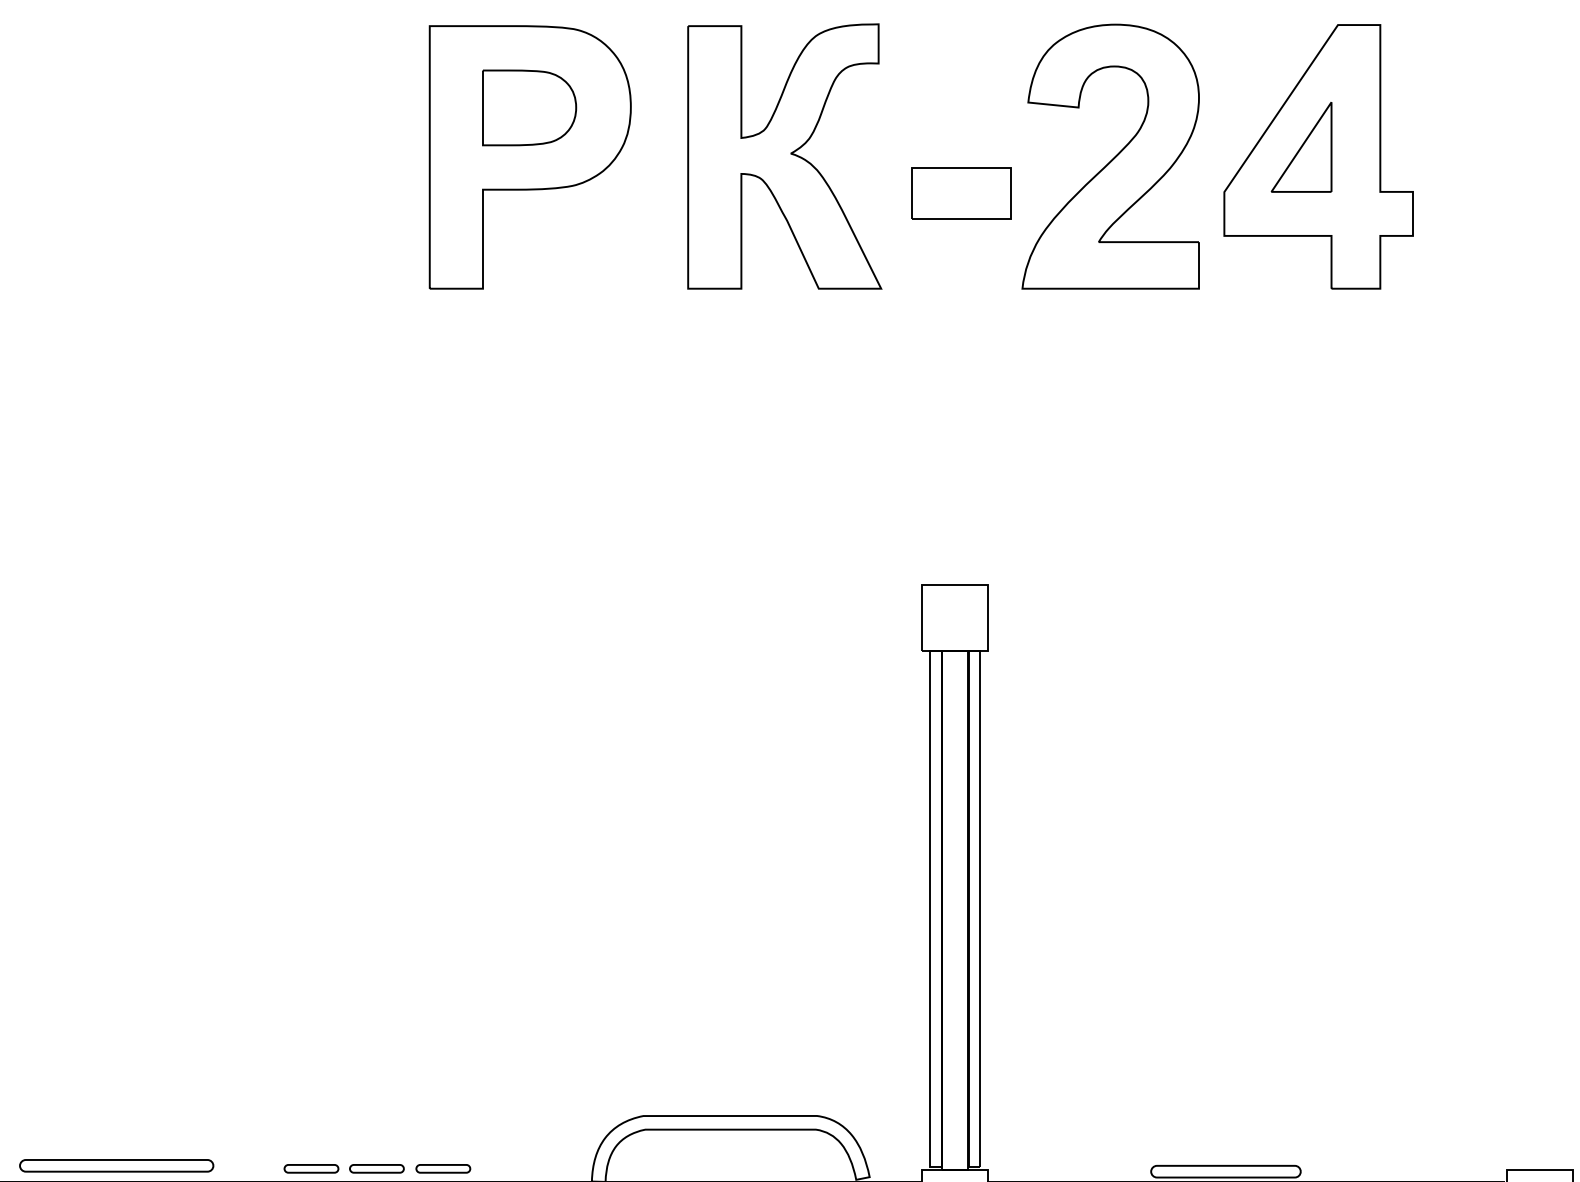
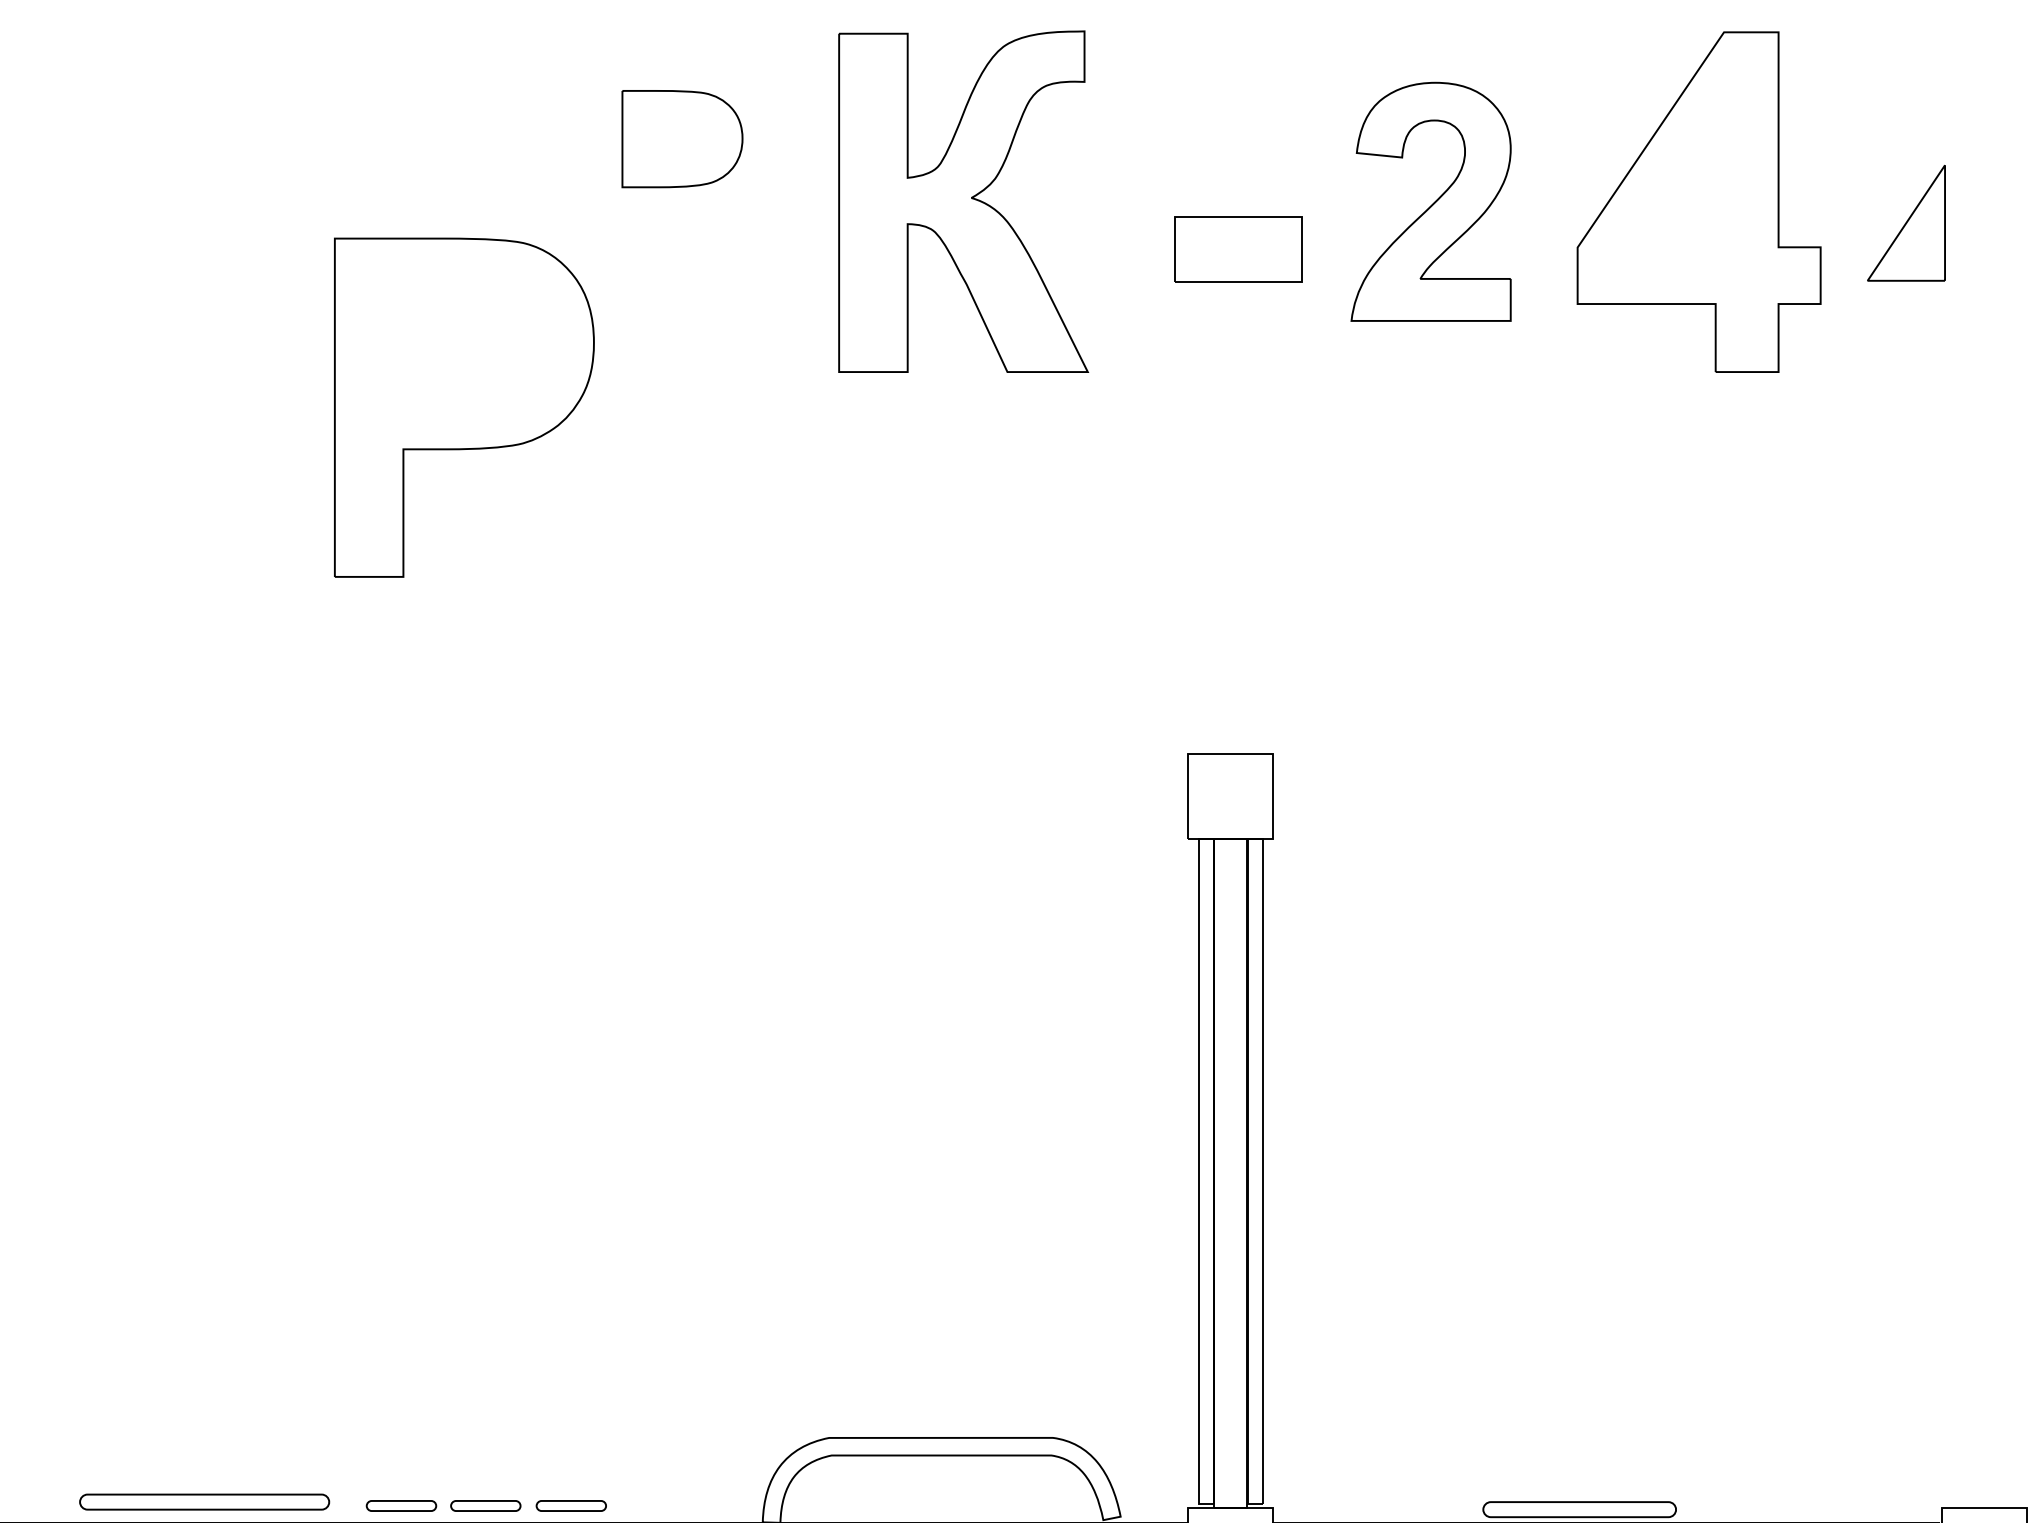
part: (1301, 147) -> (1906, 223), moved
part: (784, 156) -> (963, 201), moved
part: (1110, 156) -> (1430, 201), size x0.7
part: (529, 157) -> (463, 407), moved
part: (116, 1165) -> (204, 1501), moved

